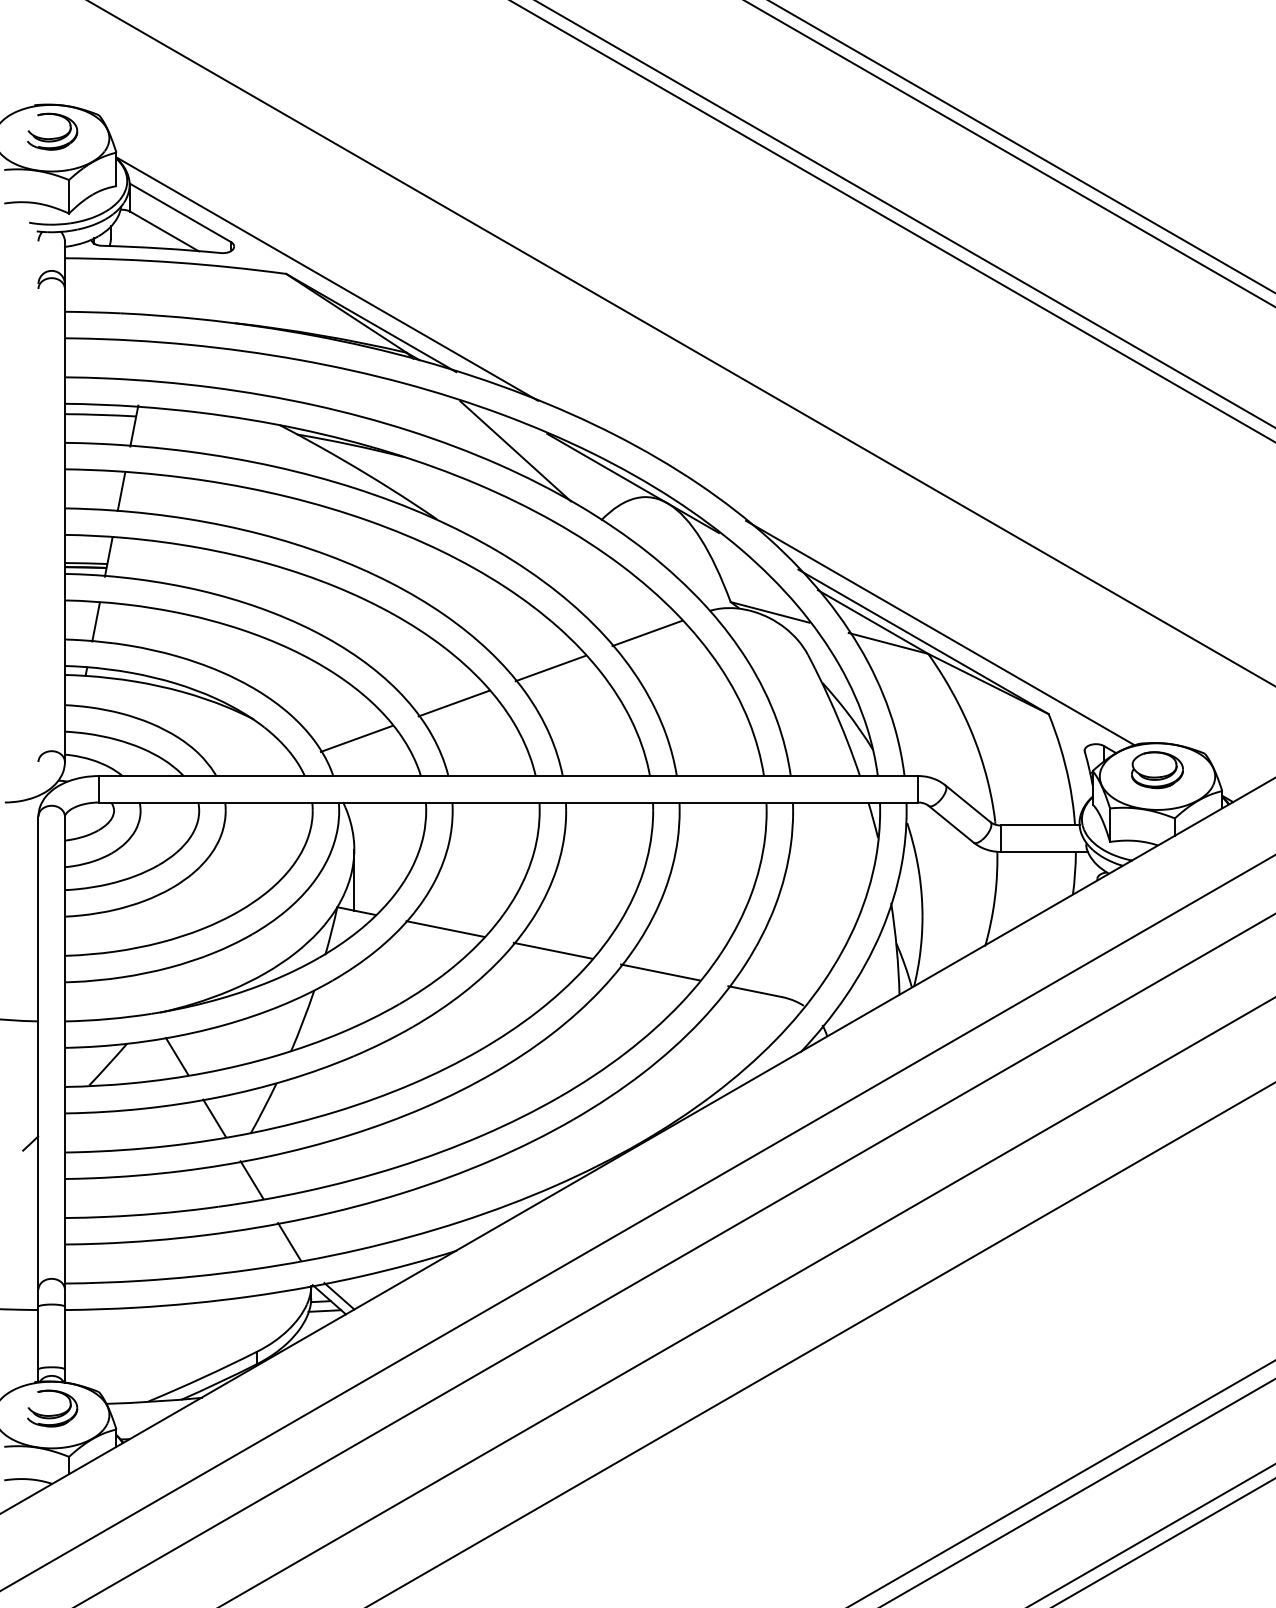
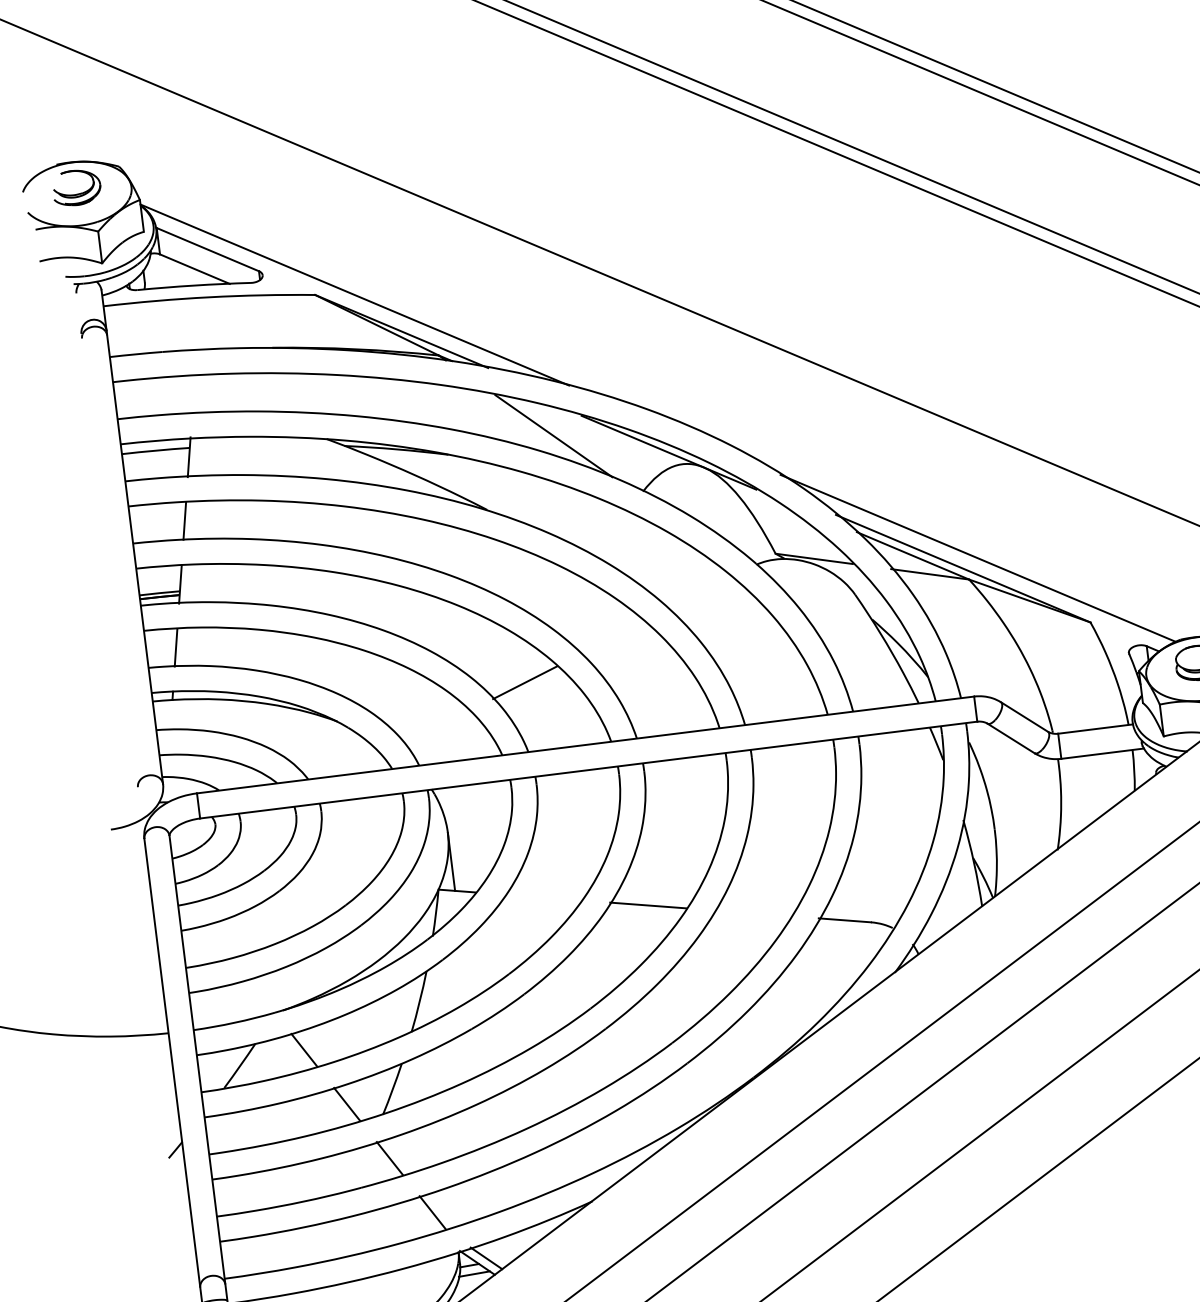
line: (647, 633) -> (700, 593), removed
line: (550, 668) -> (612, 638), removed
line: (356, 738) -> (436, 727), removed
line: (445, 929) -> (543, 897), removed
line: (660, 972) -> (752, 913), removed

